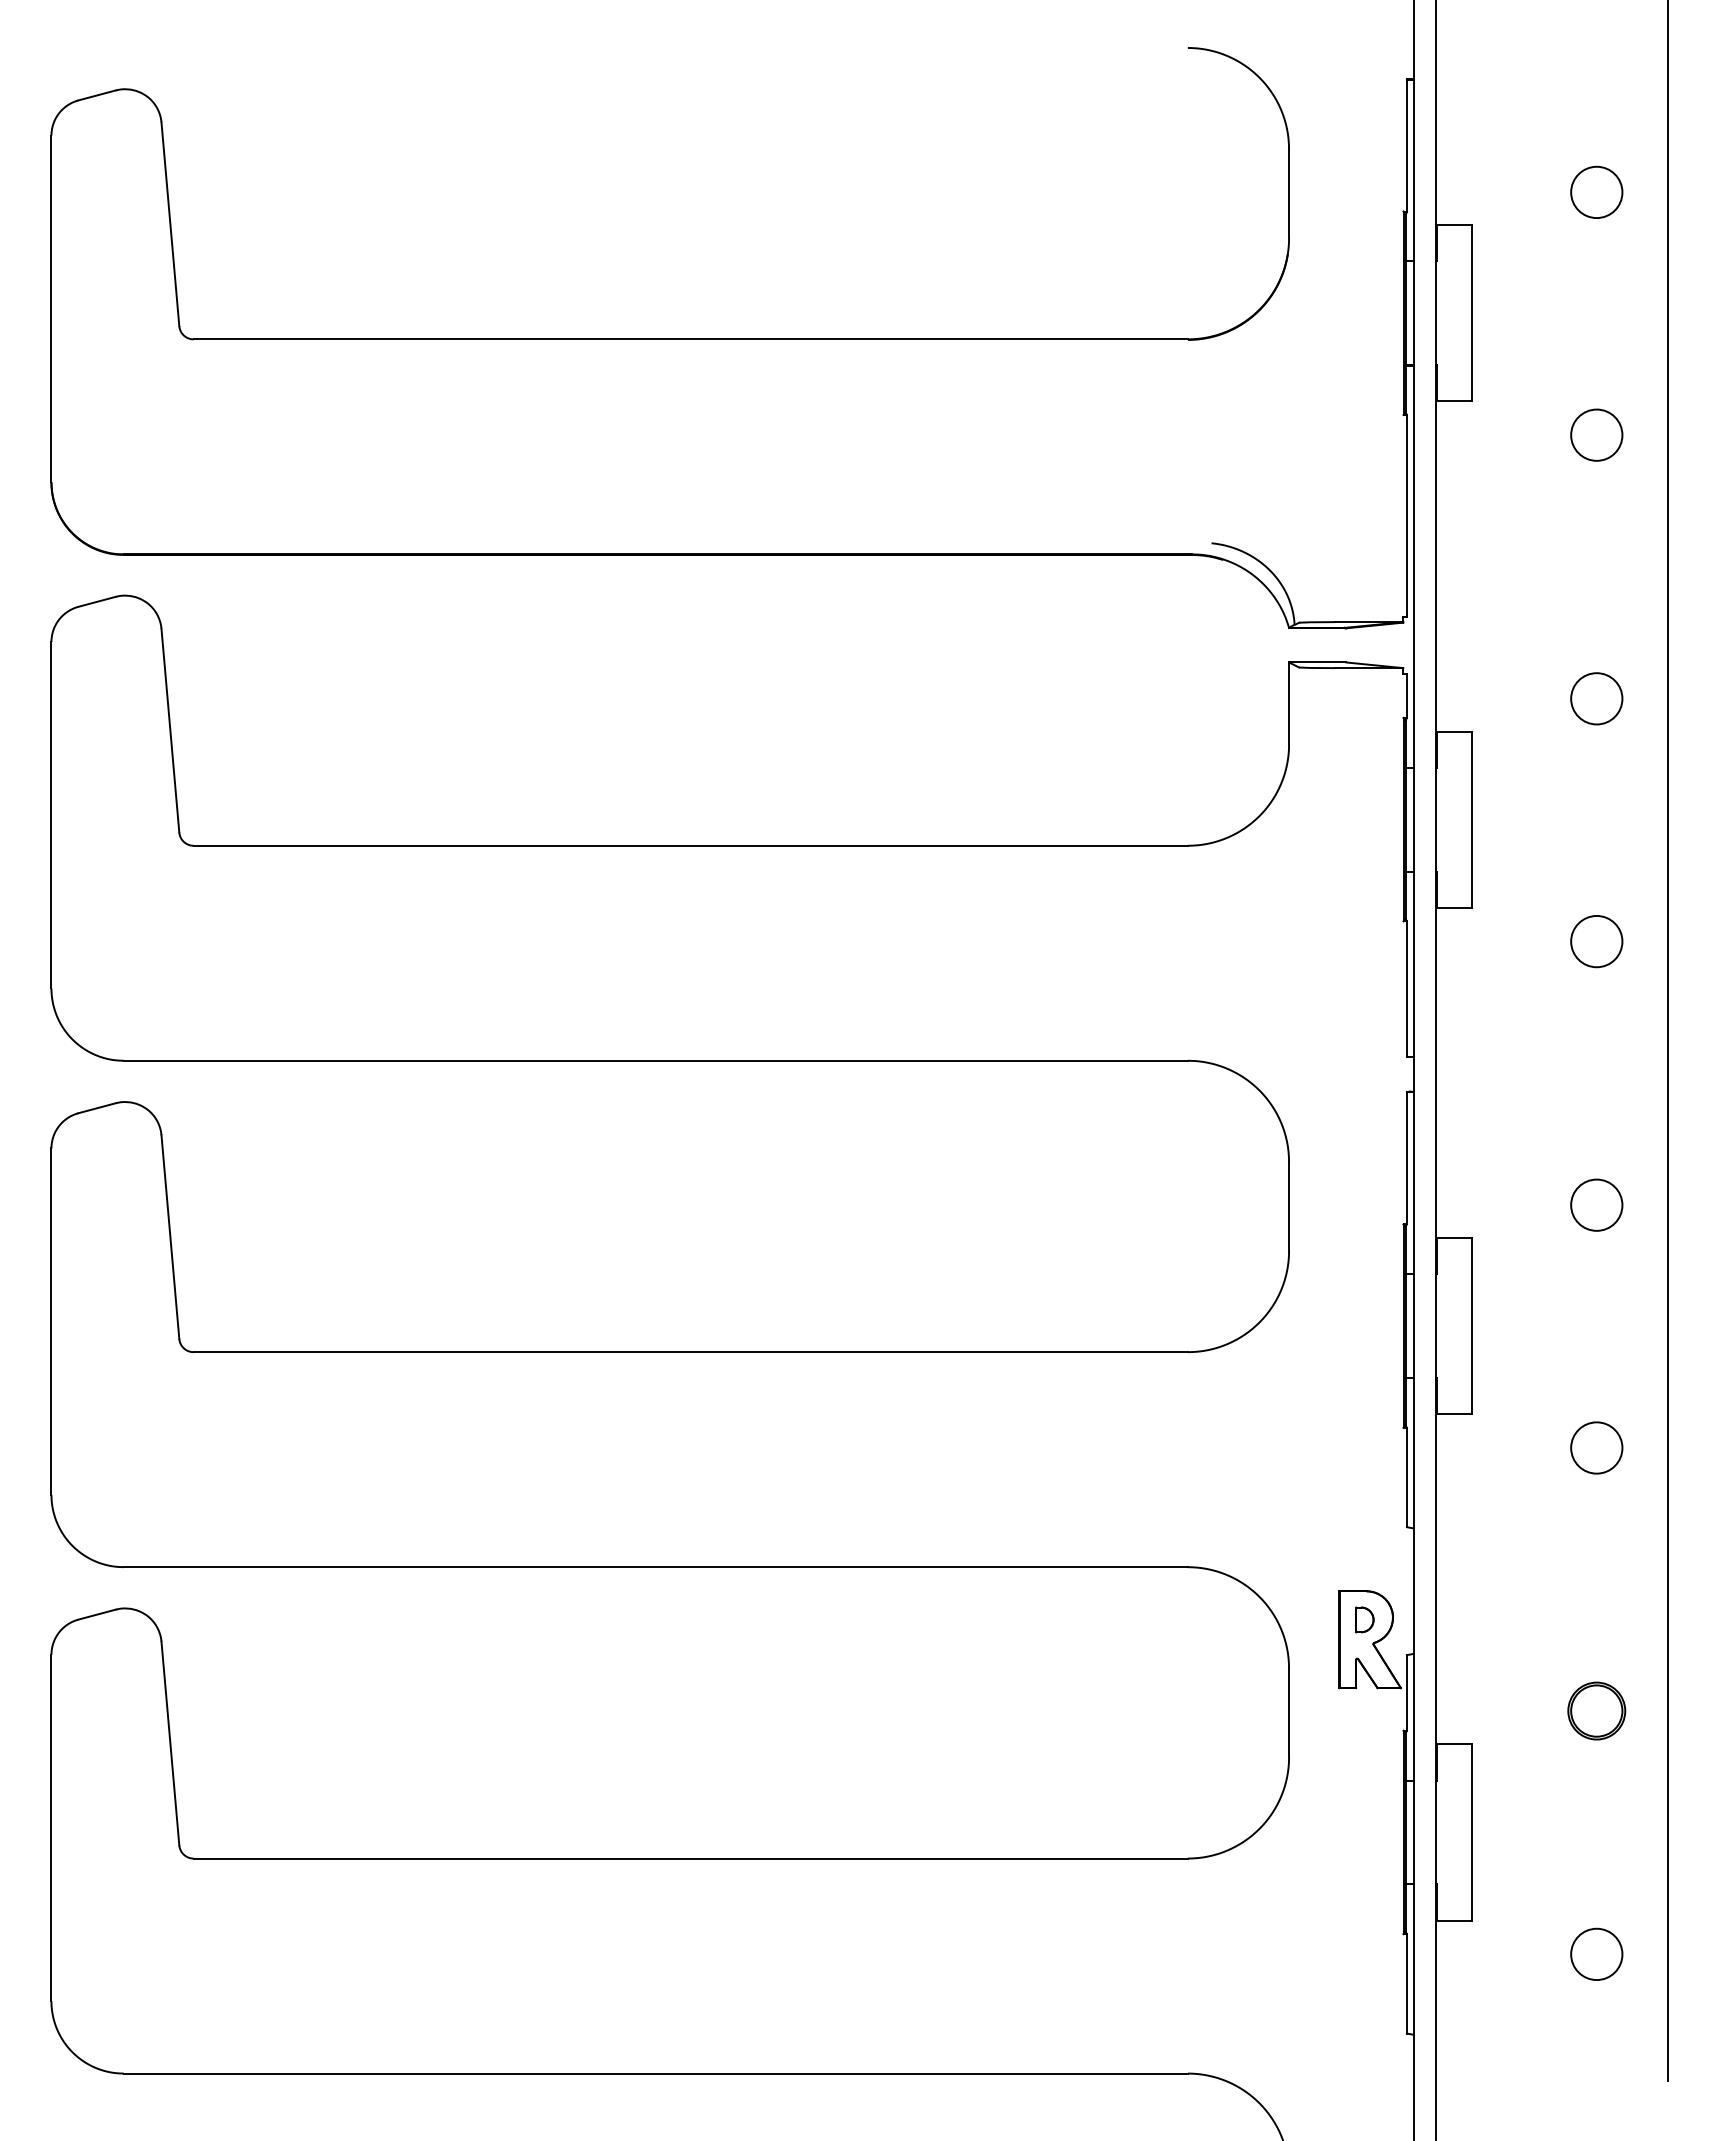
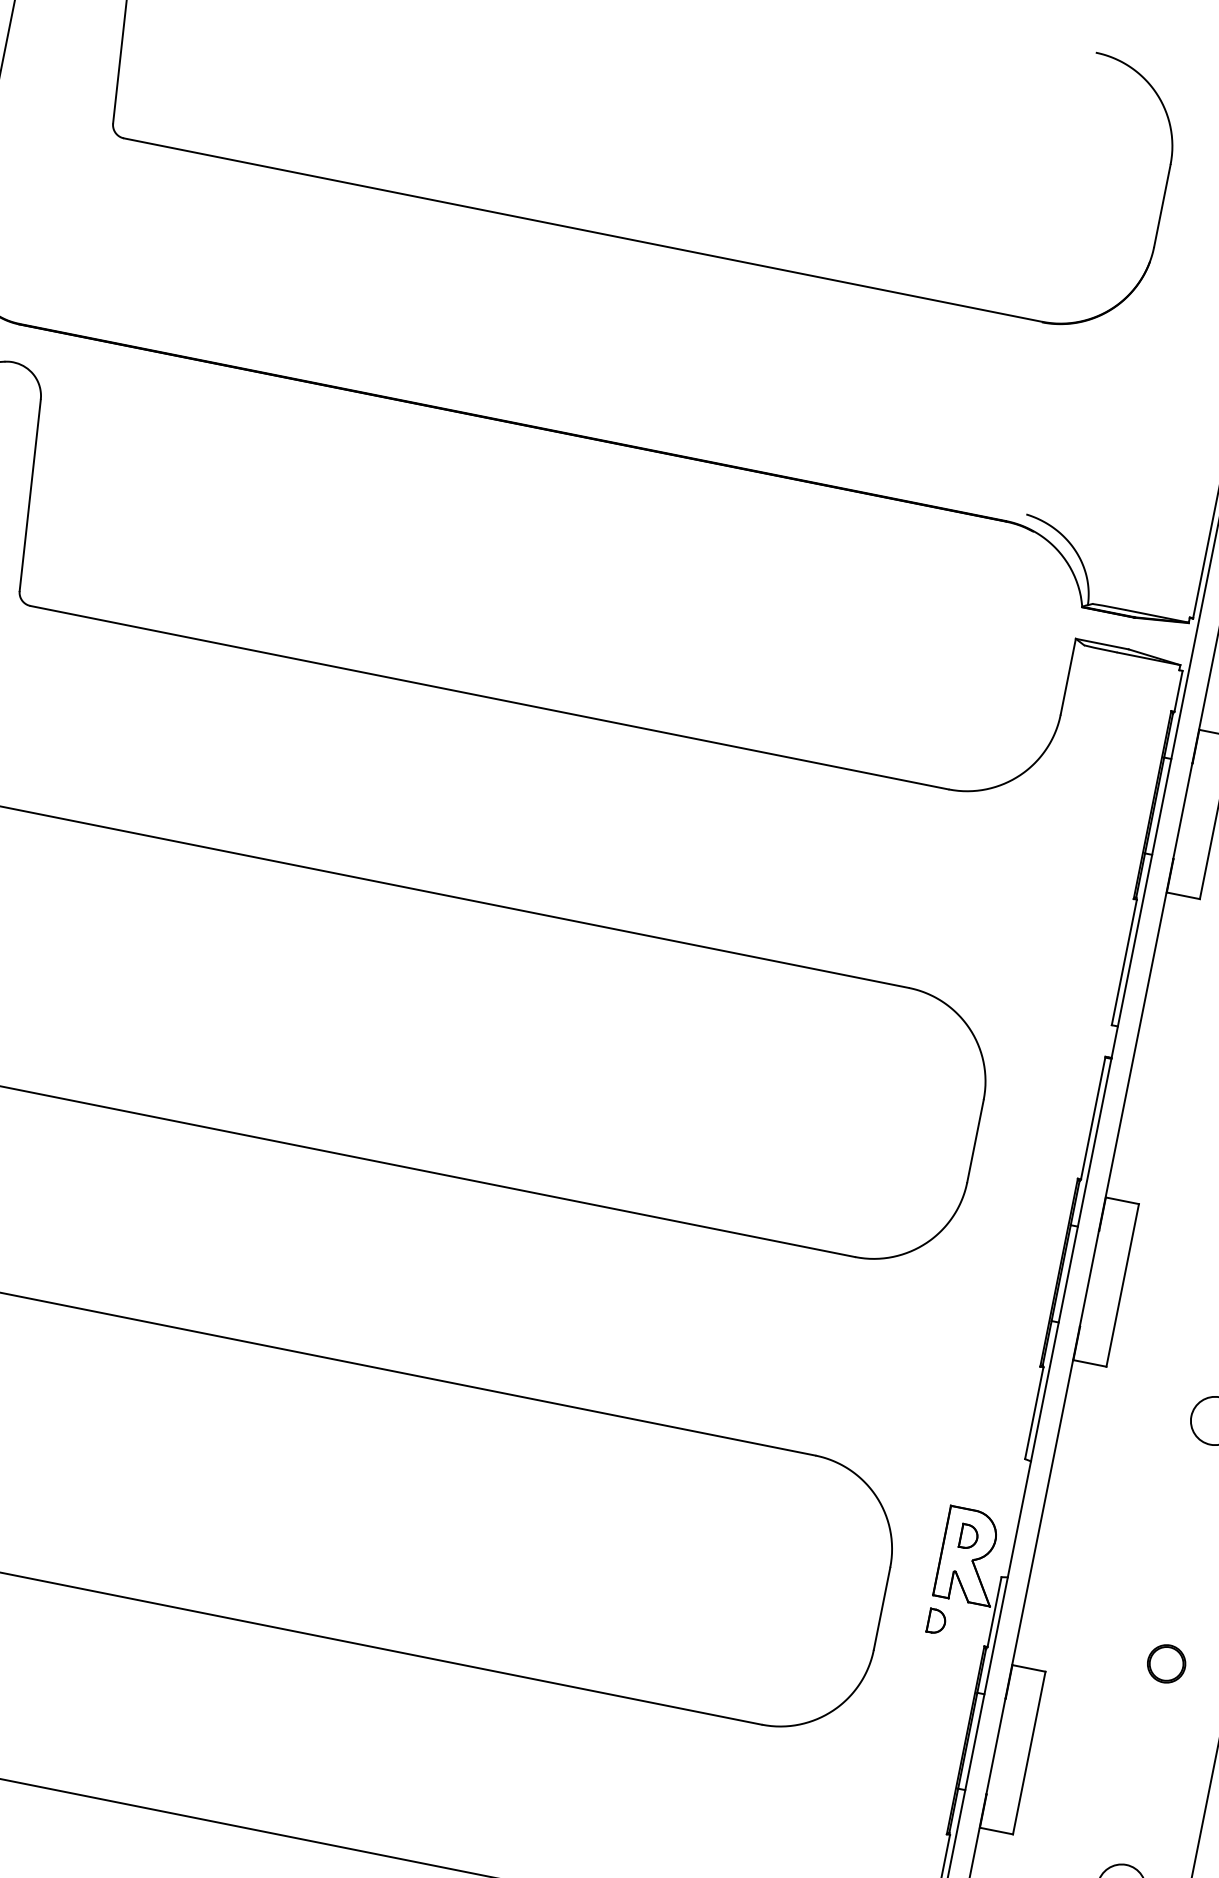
part: (1596, 1710) -> (1166, 1663), size x0.7
part: (1348, 1714) -> (936, 1621), added

